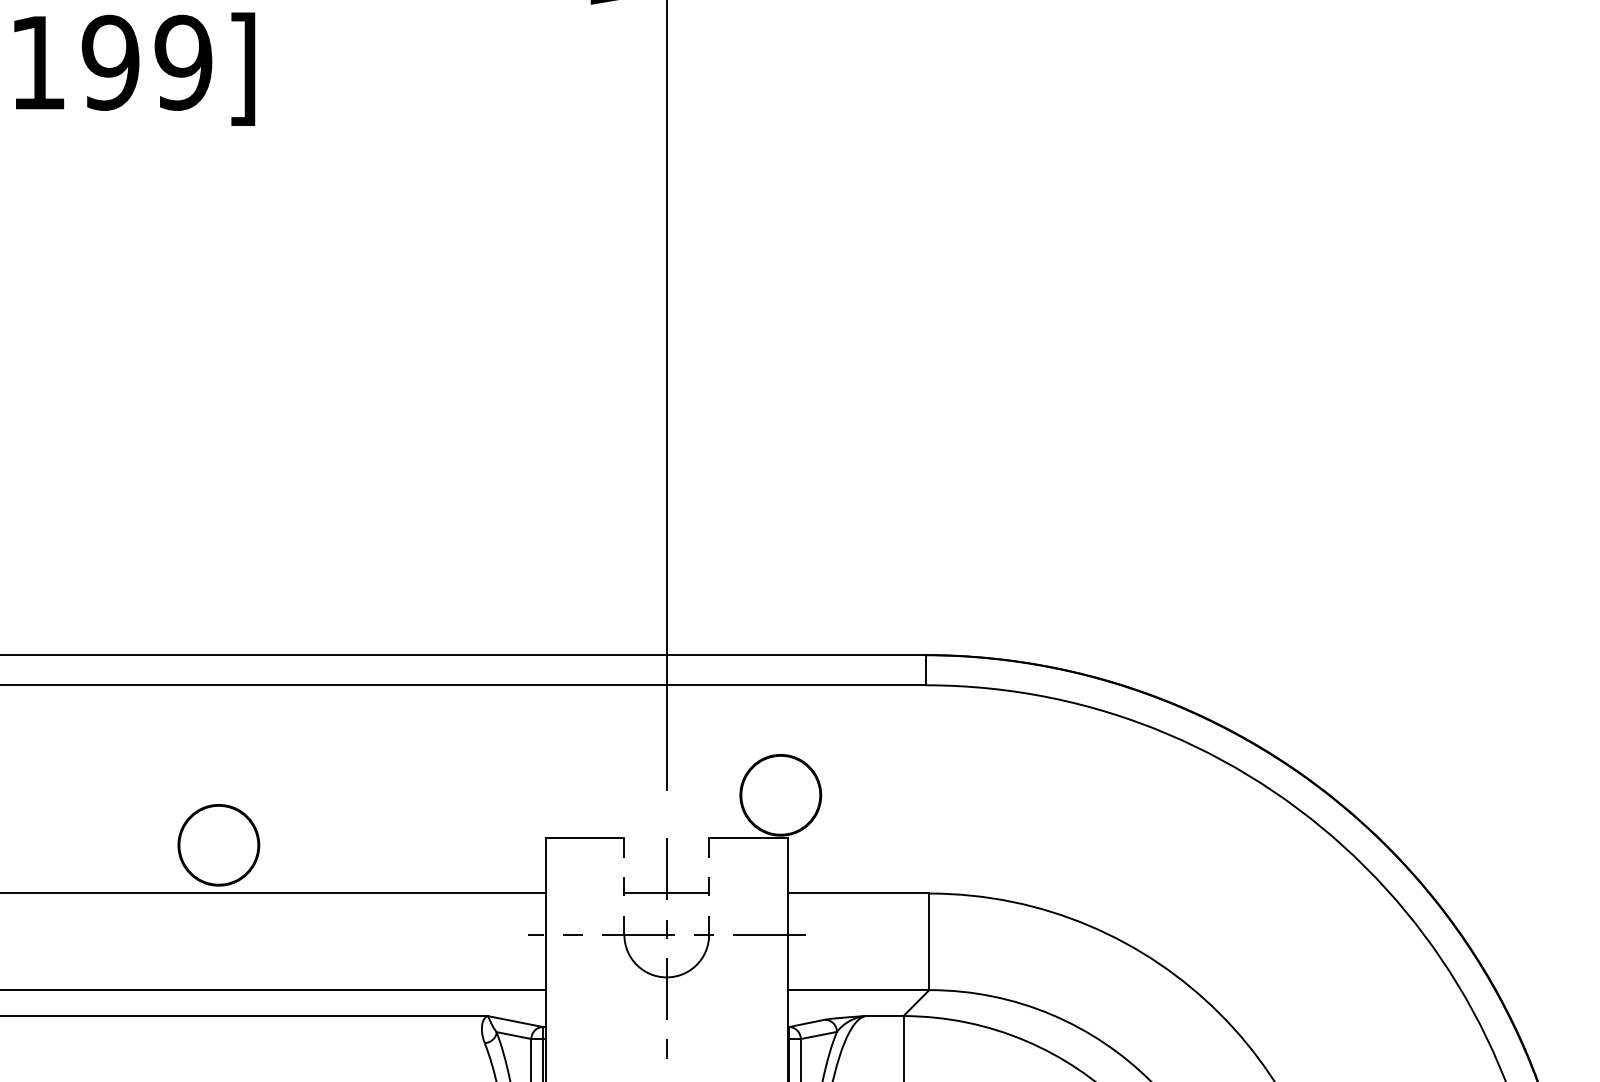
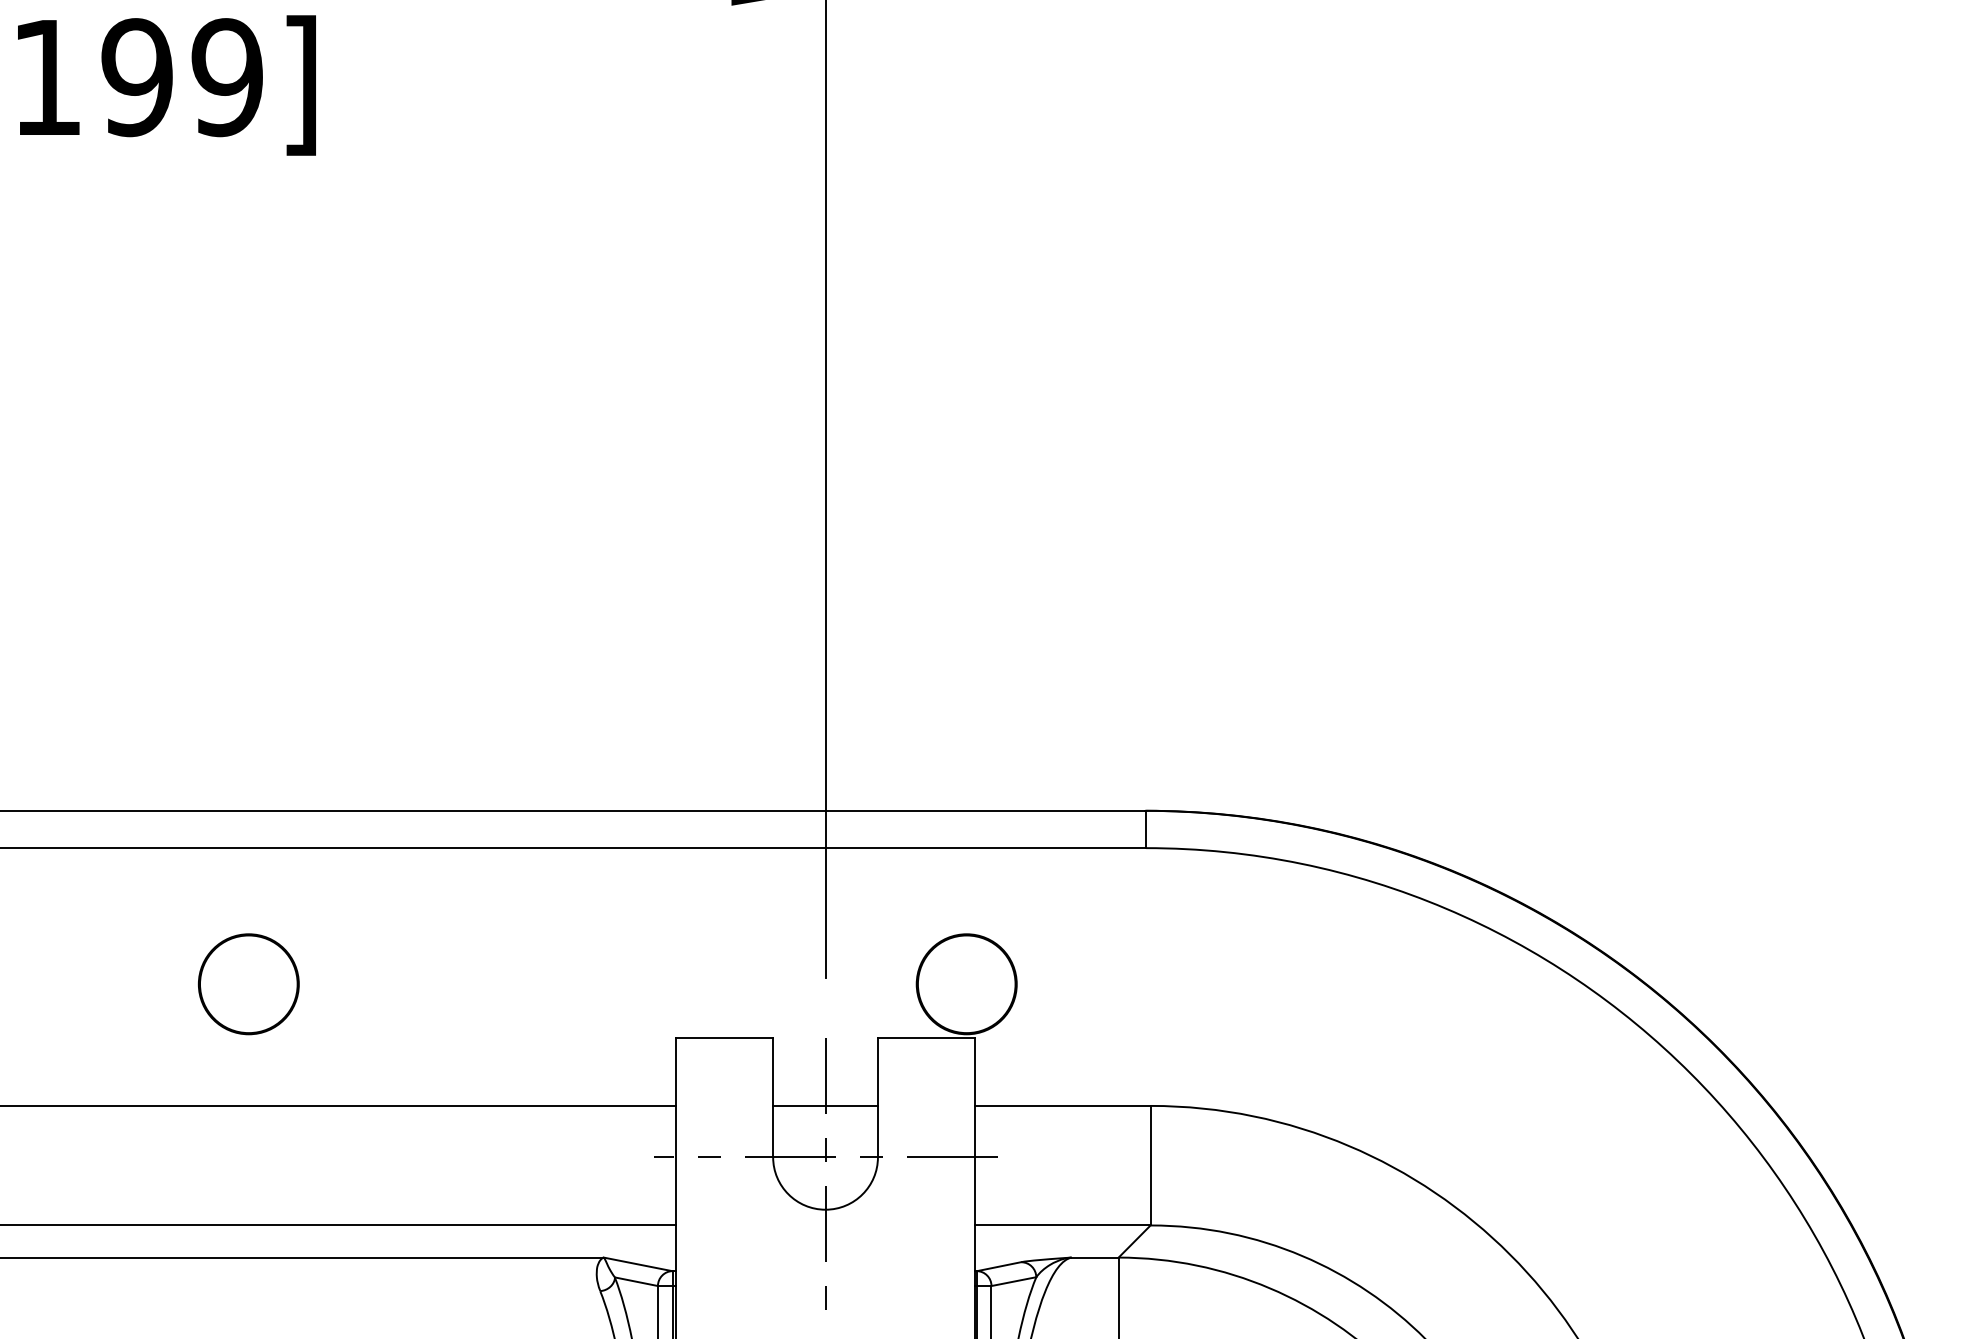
part: (218, 845) -> (248, 984), moved
line: (624, 886) -> (773, 1097), dashed -> solid
line: (709, 887) -> (878, 1098), dashed -> solid

